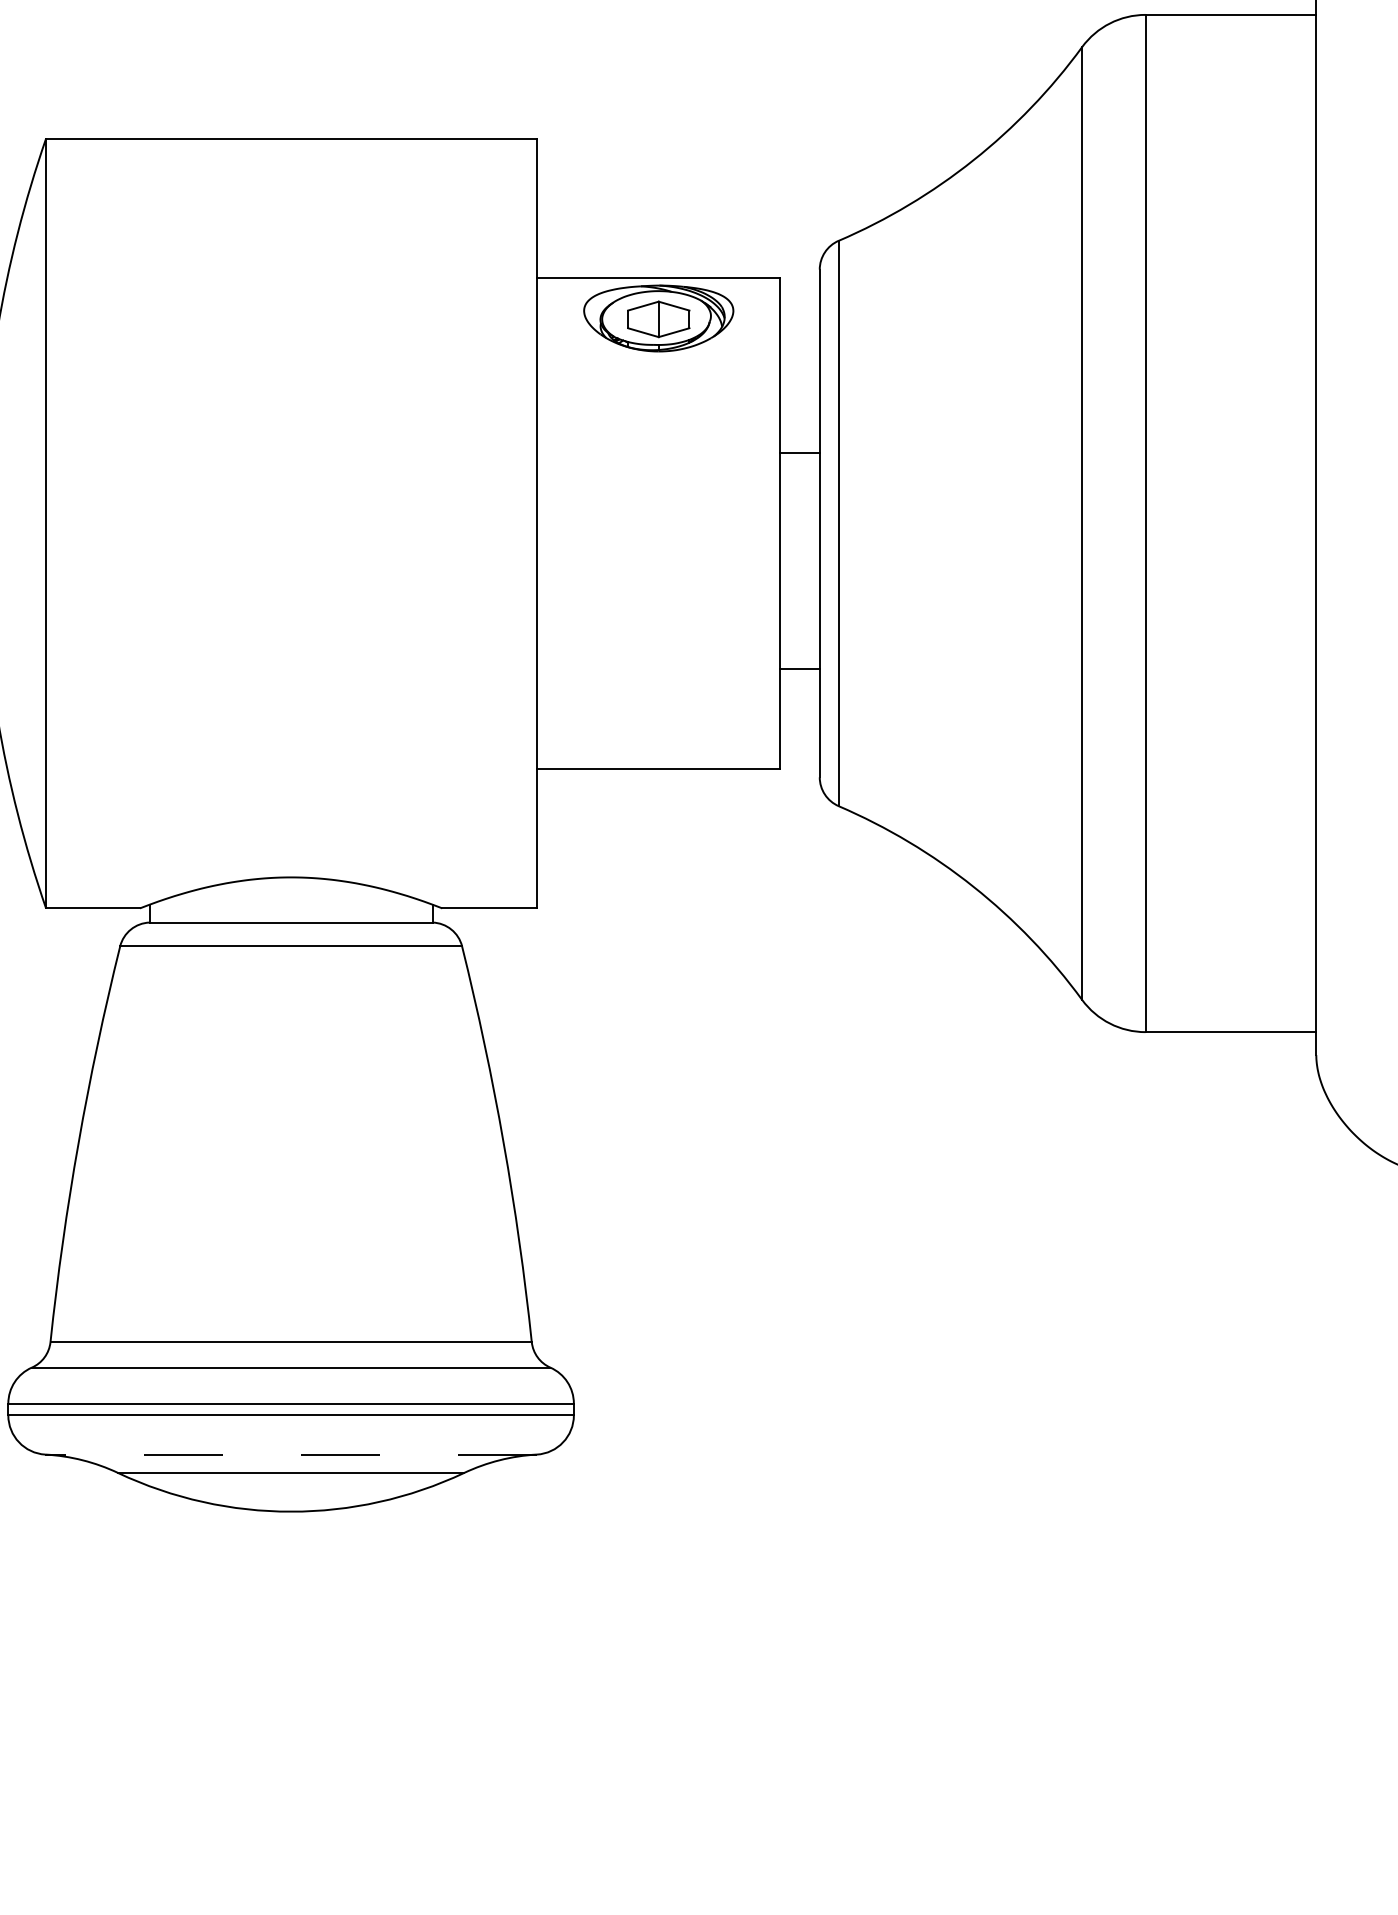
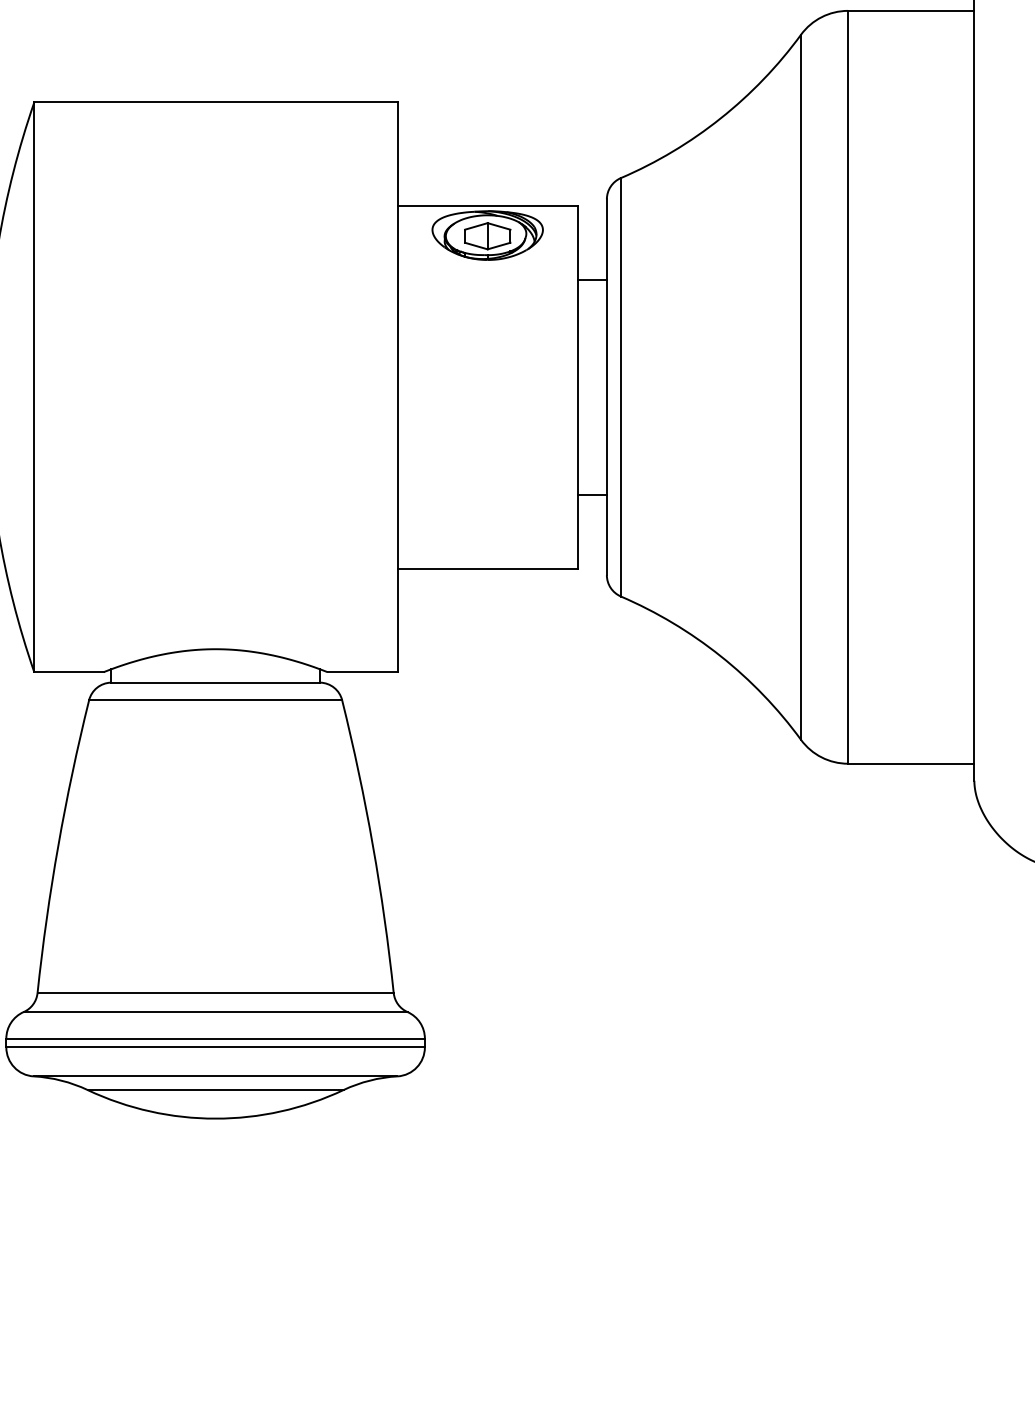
line: (799, 453) -> (591, 279), moved
line: (291, 1454) -> (215, 1076), dashed -> solid

